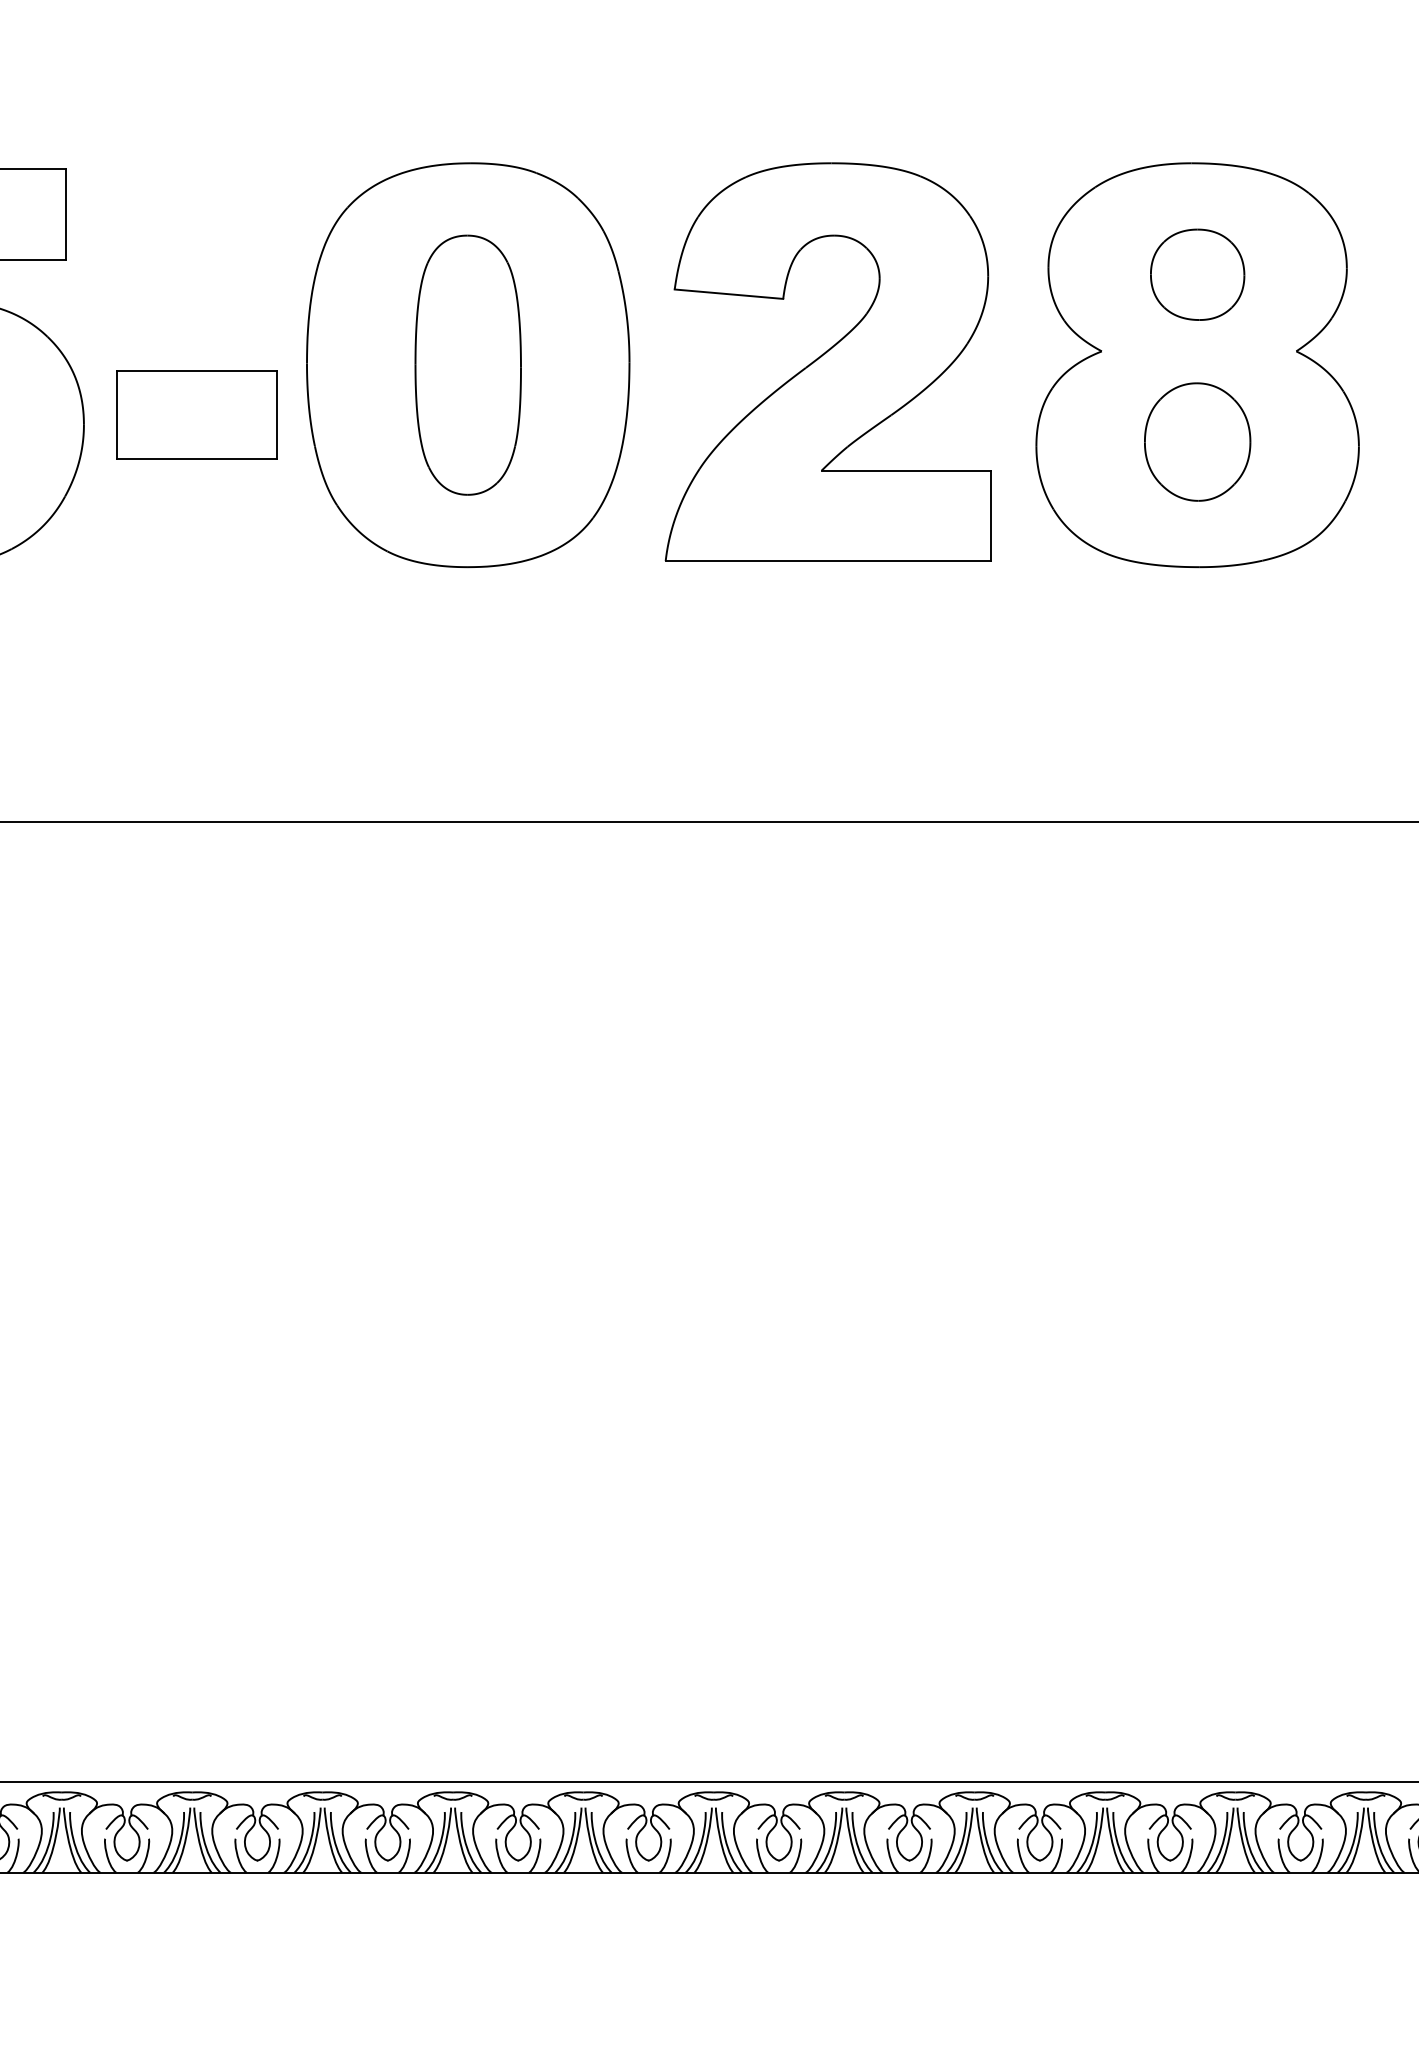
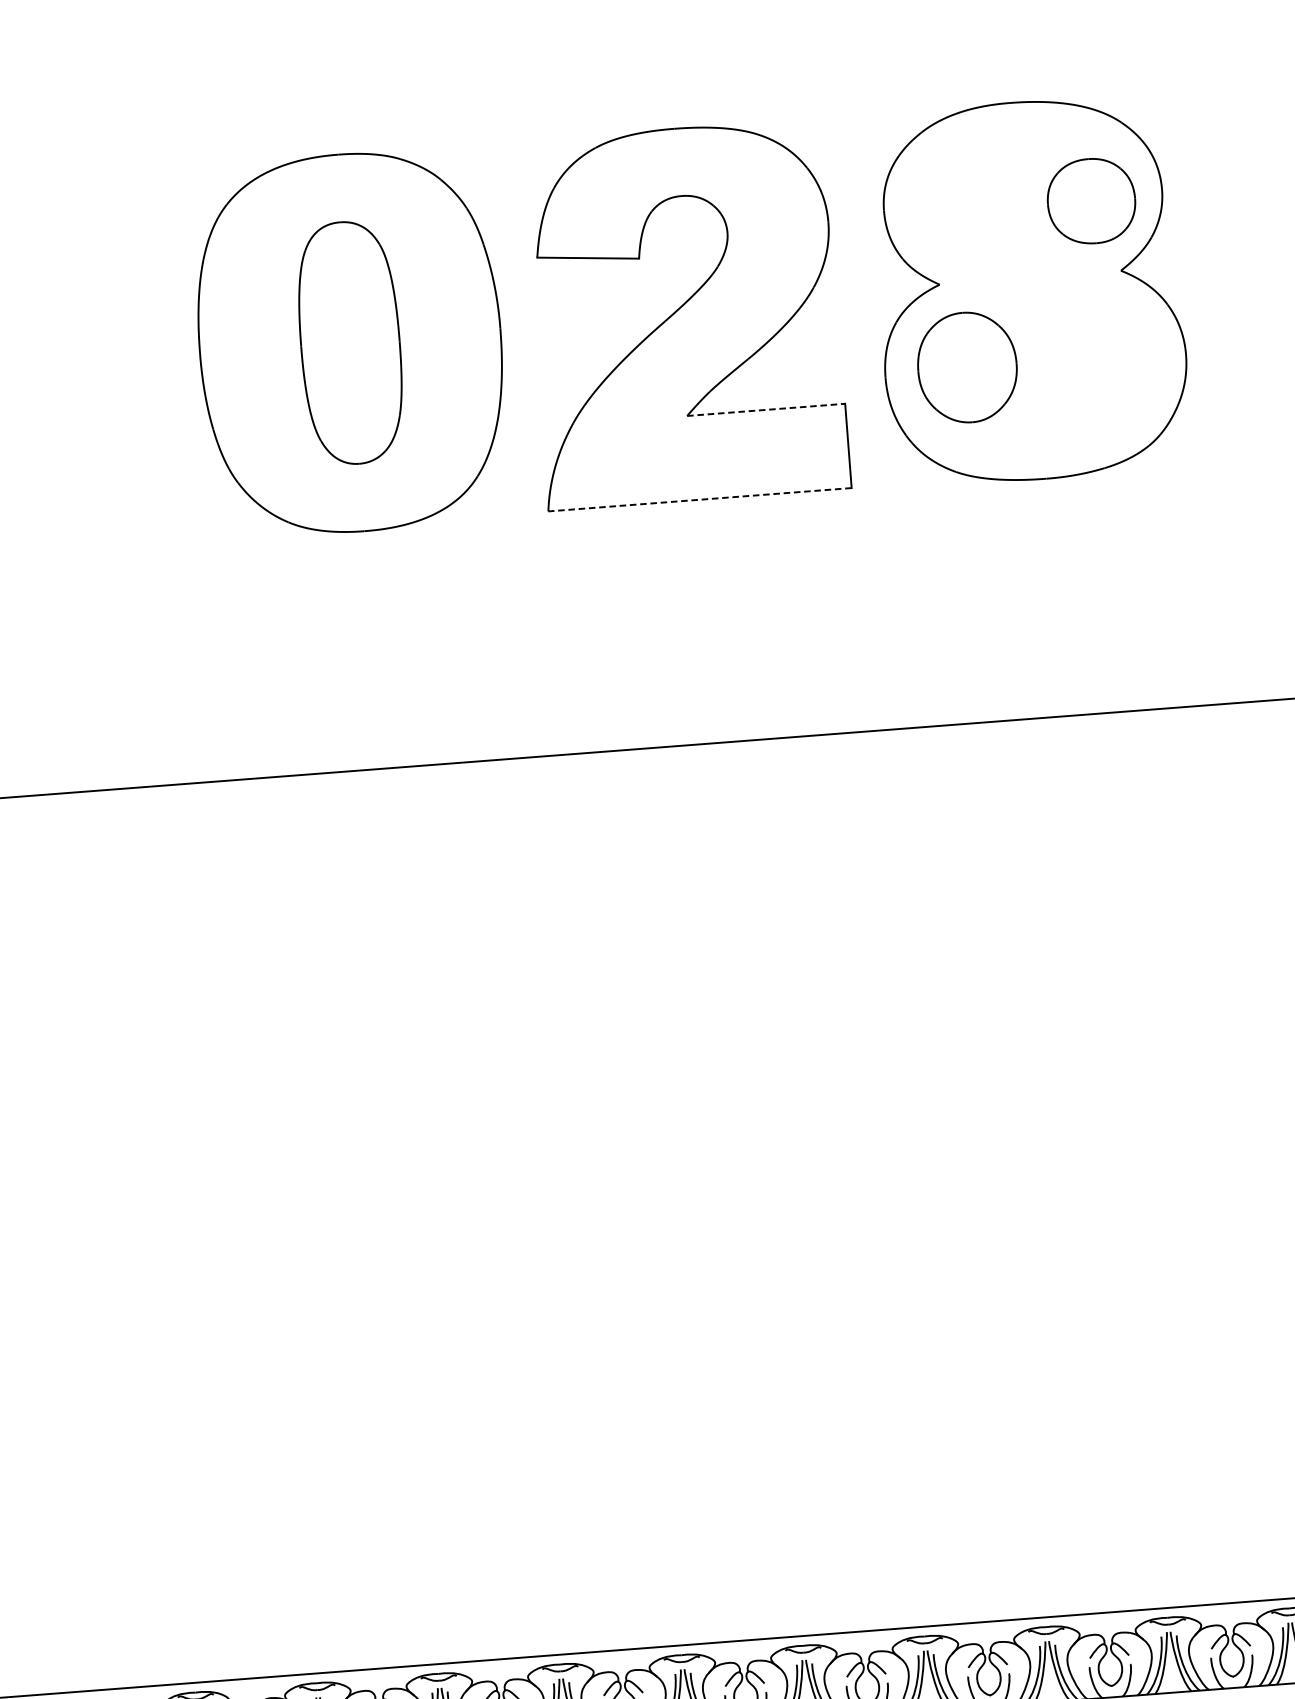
part: (1197, 274) -> (1091, 200), moved
part: (196, 414) -> (100, 408), removed
part: (1197, 441) -> (967, 367), moved
line: (906, 470) -> (766, 409), solid -> dashed
line: (828, 561) -> (700, 500), solid -> dashed

